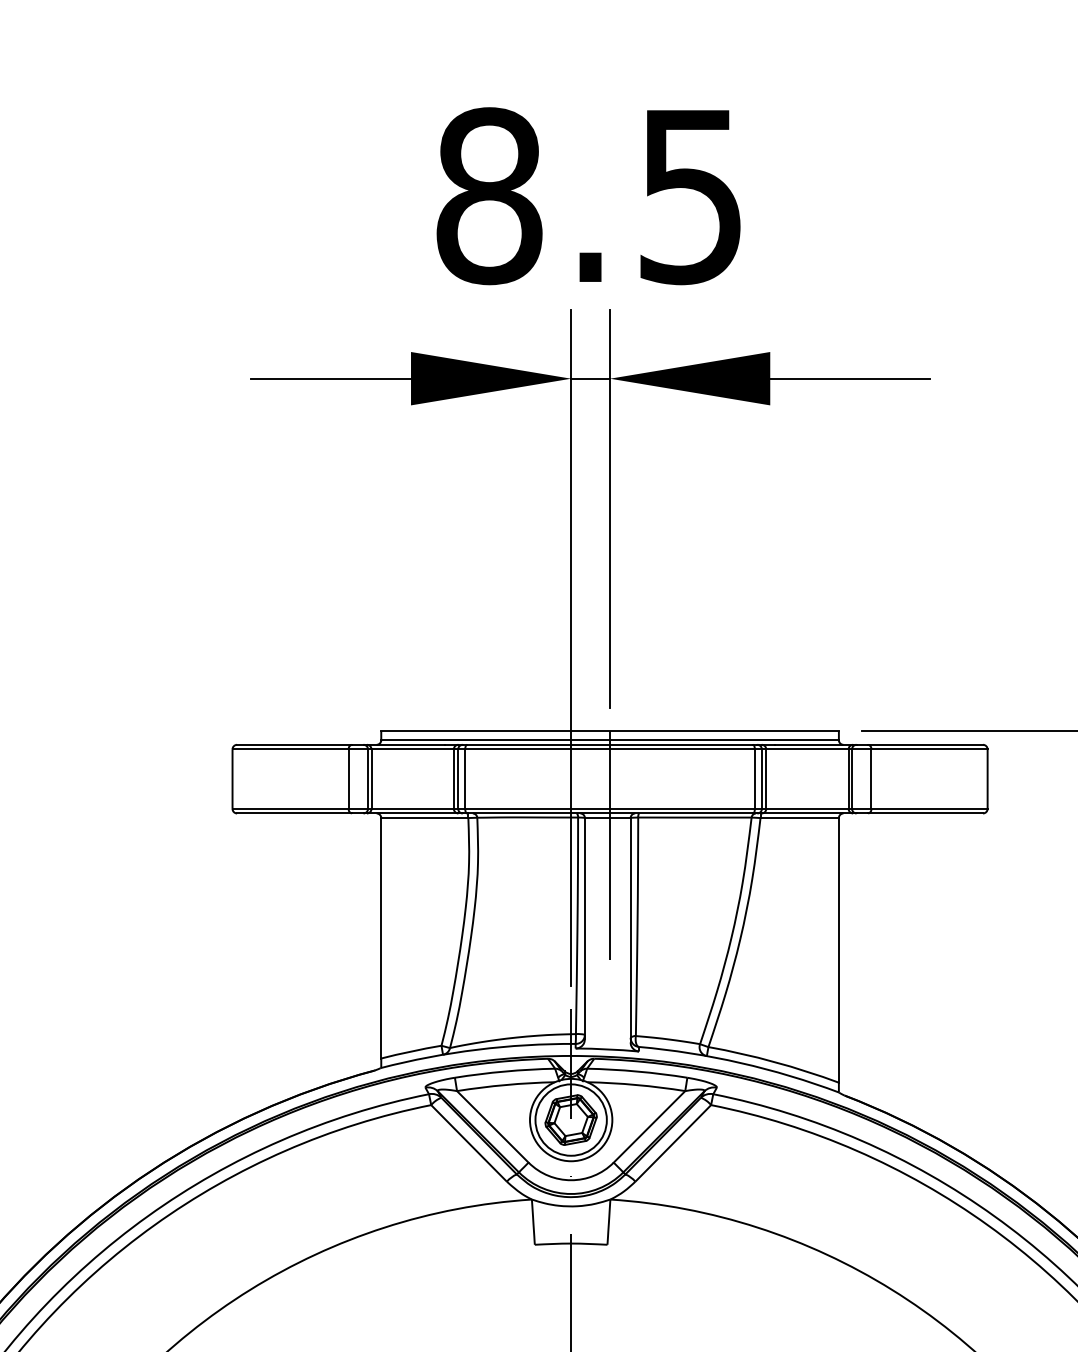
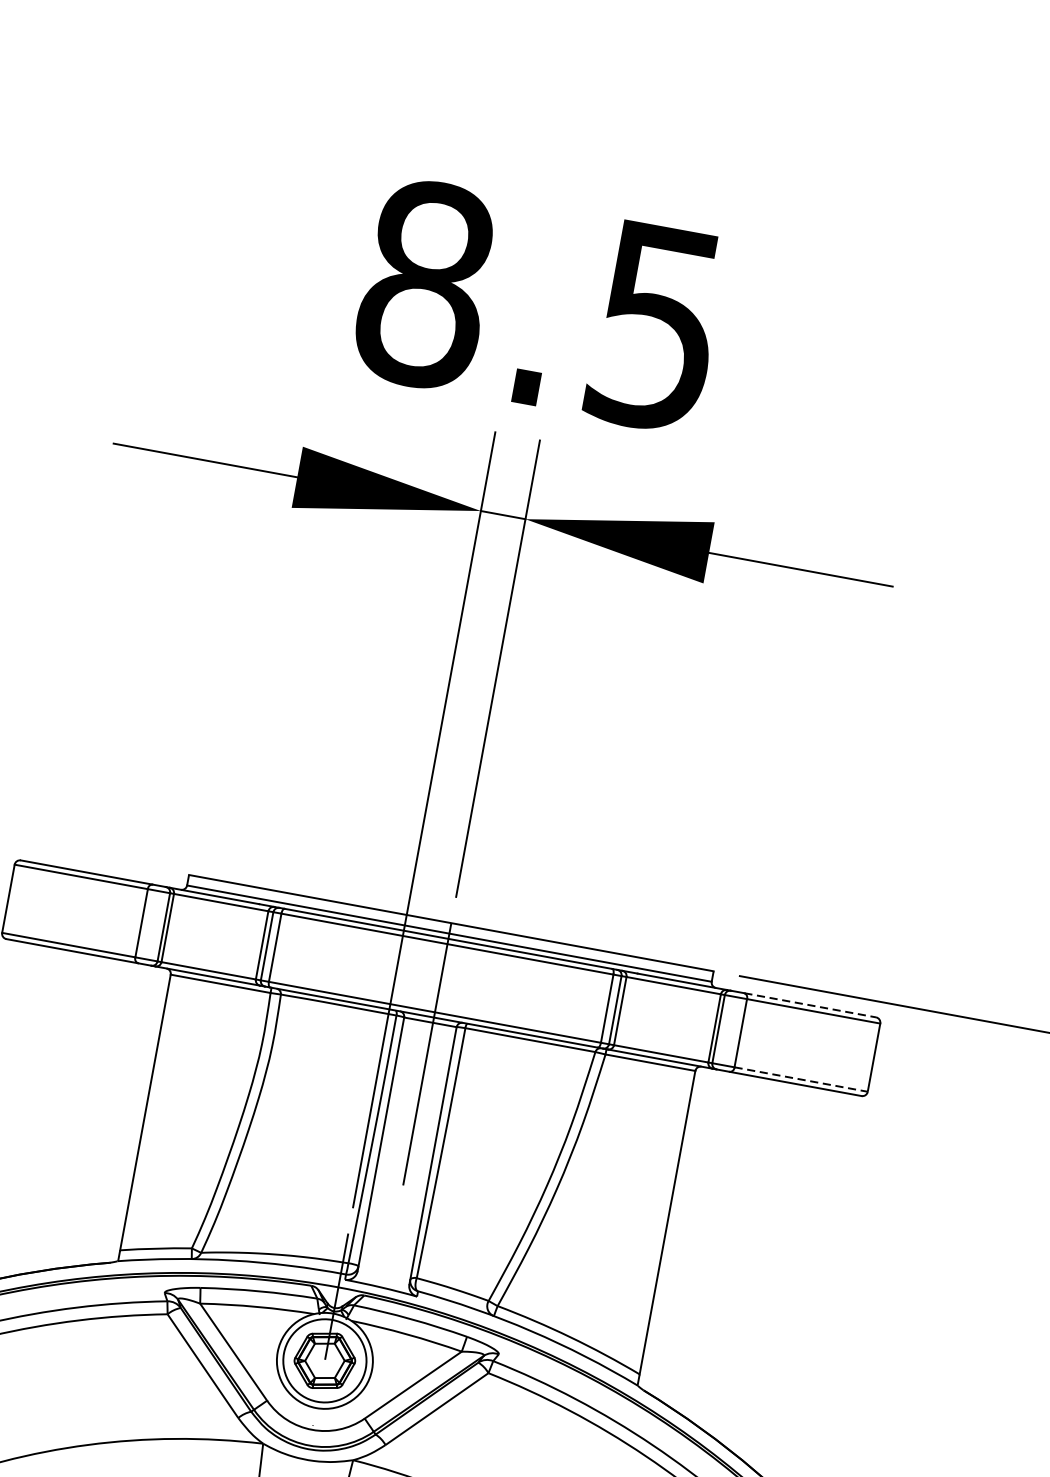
line: (926, 744) -> (811, 1005), solid -> dashed
line: (930, 808) -> (802, 1079), solid -> dashed

